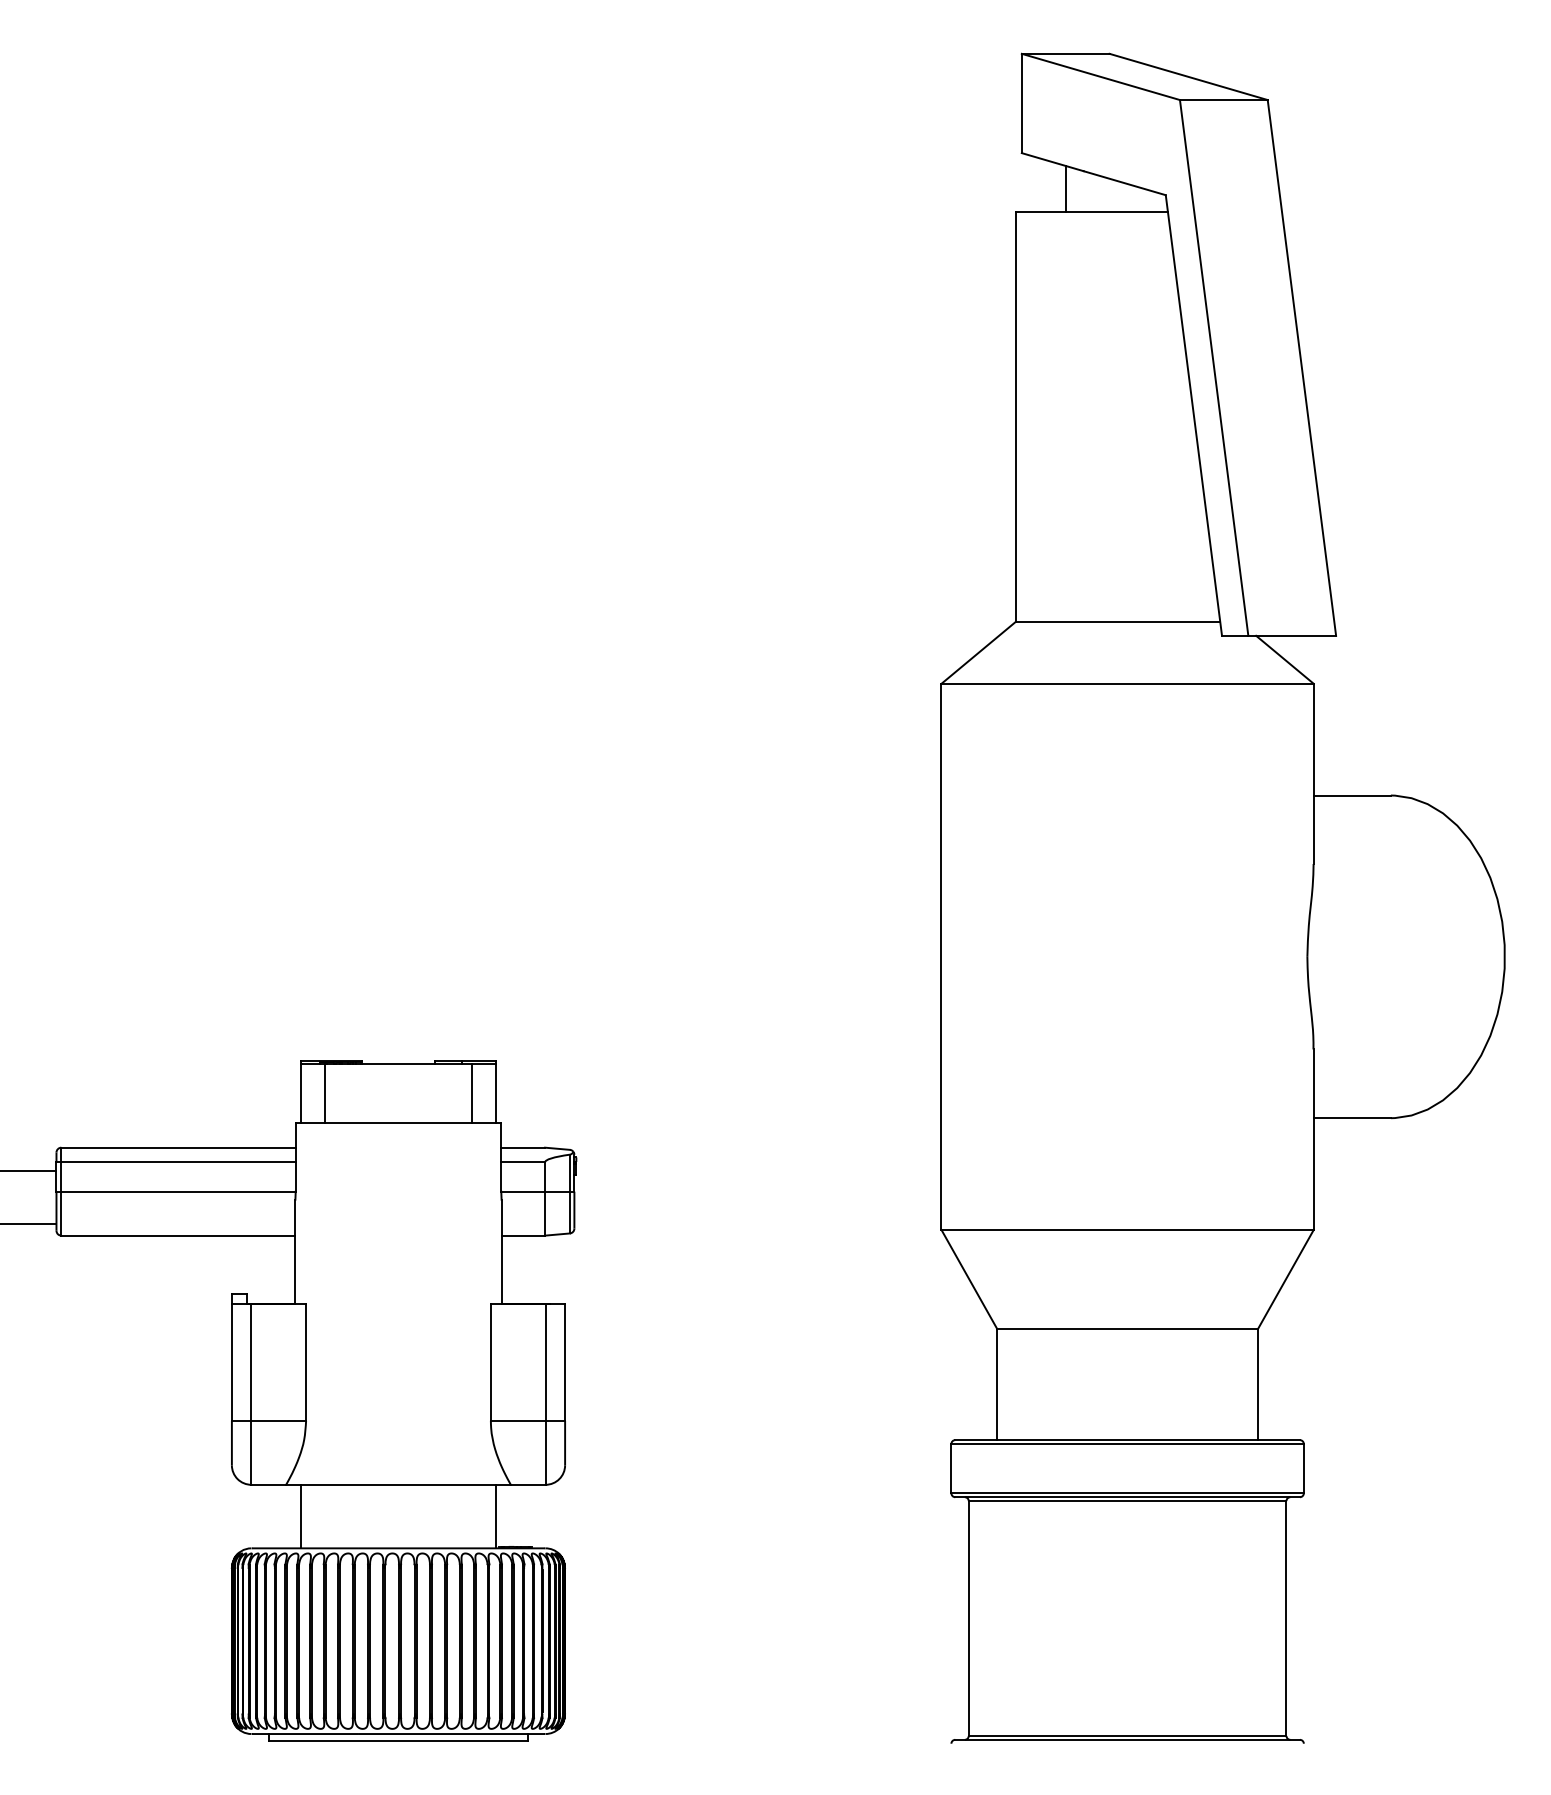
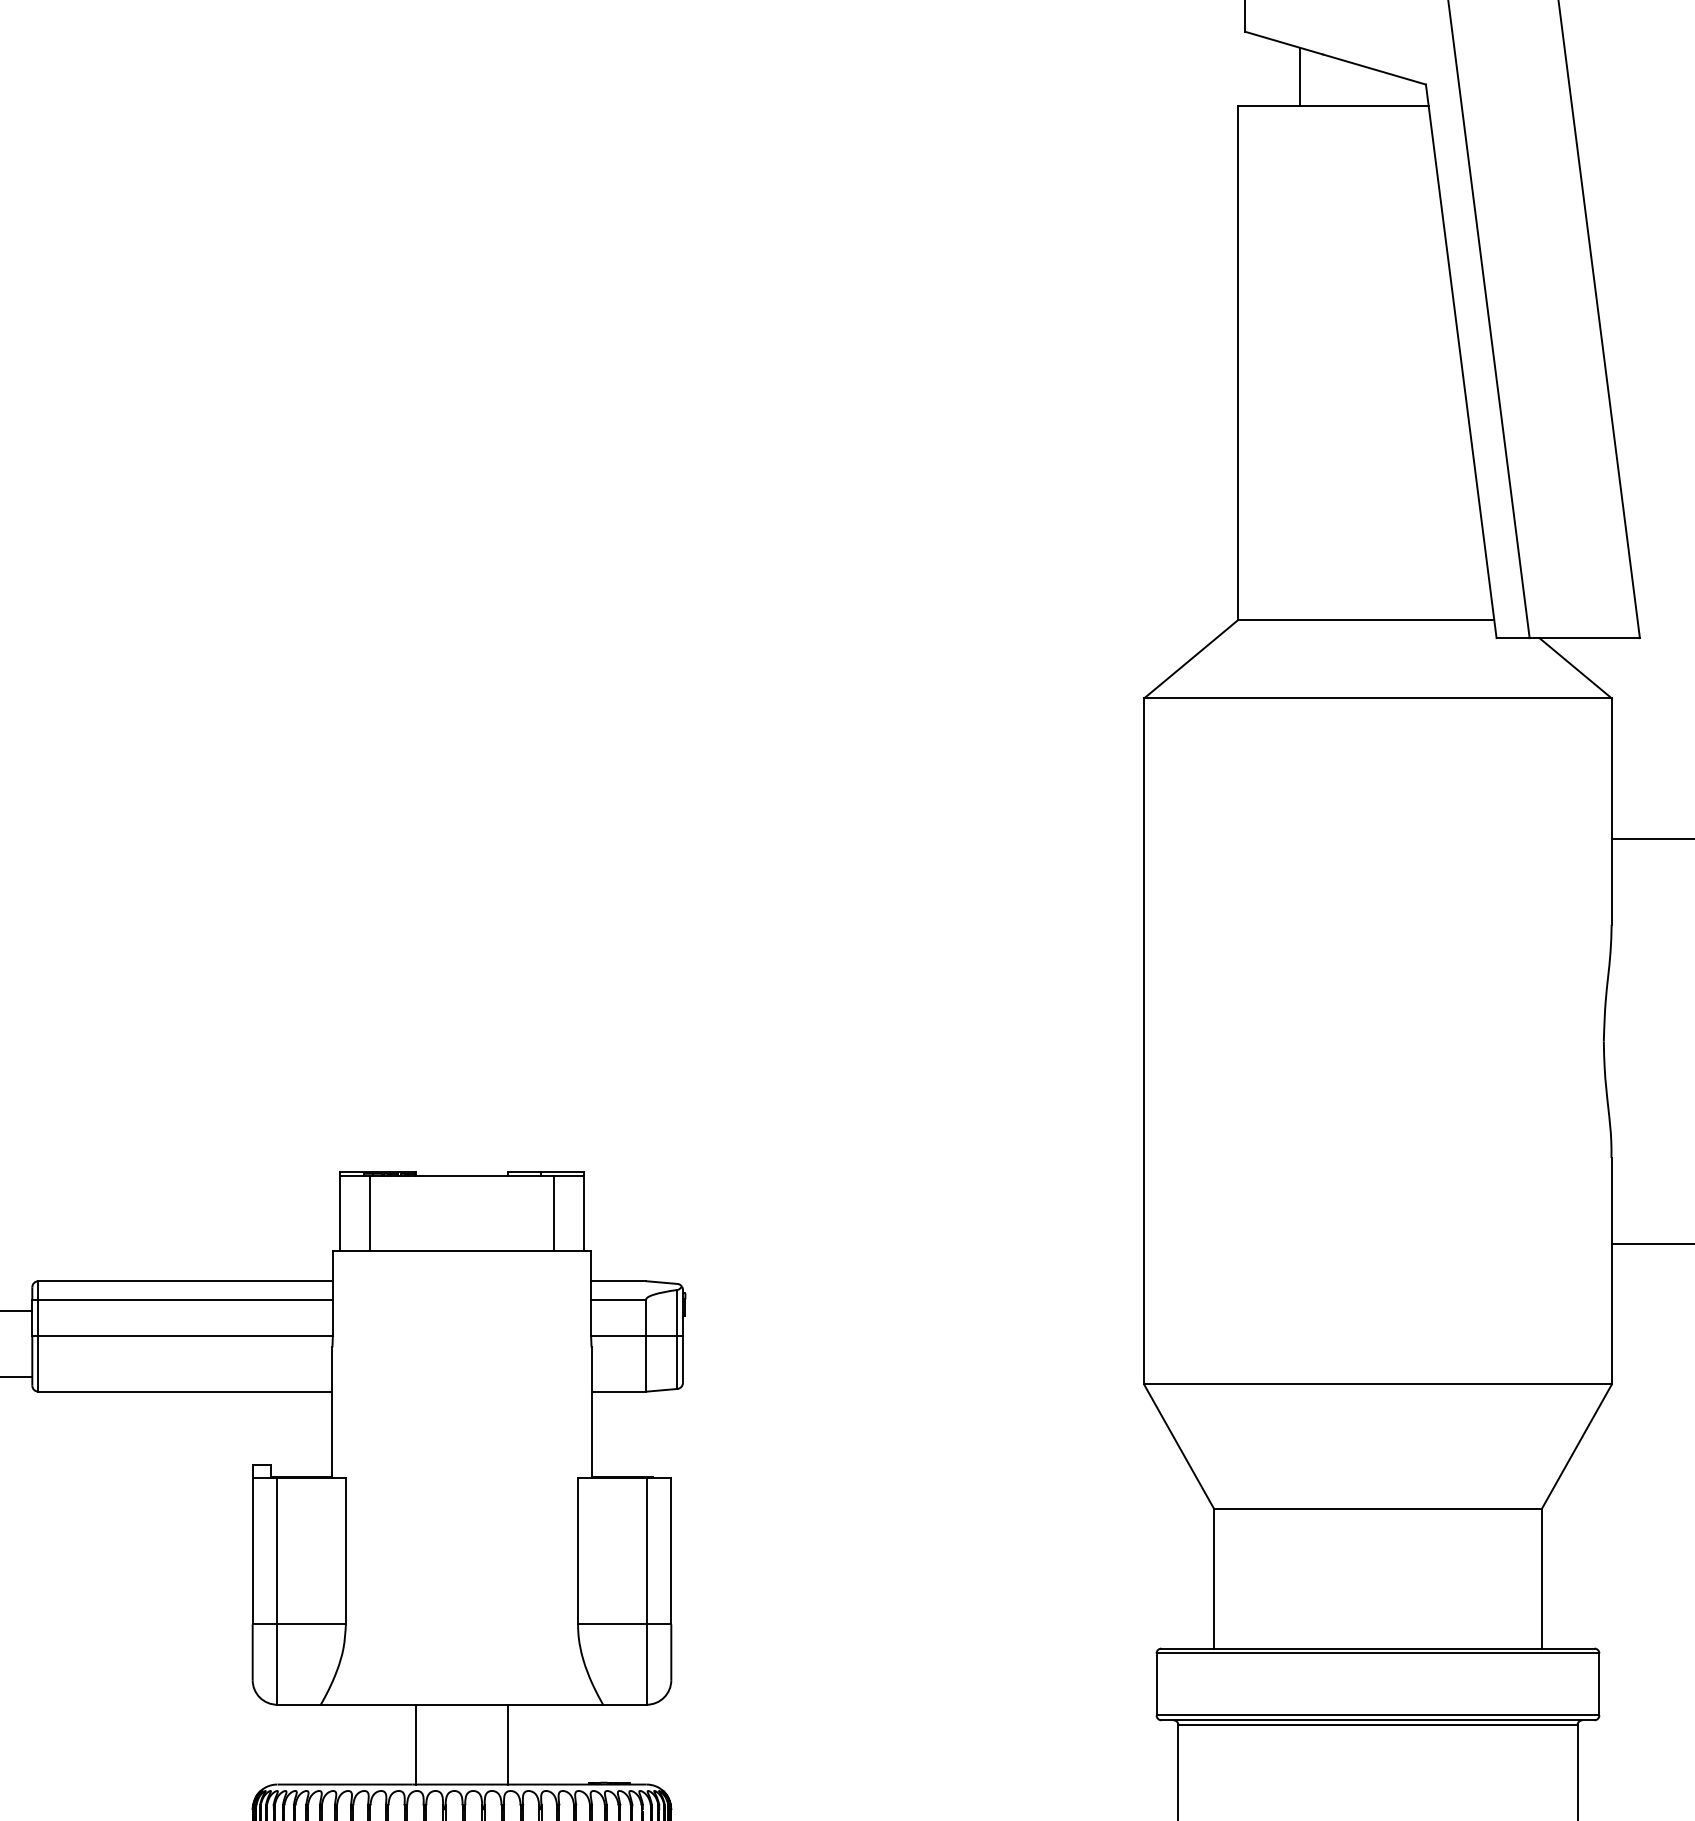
line: (301, 1516) -> (416, 1744), moved
line: (495, 1516) -> (507, 1744), moved

